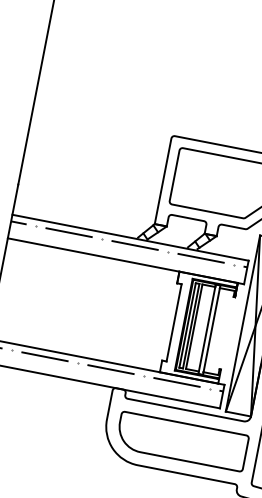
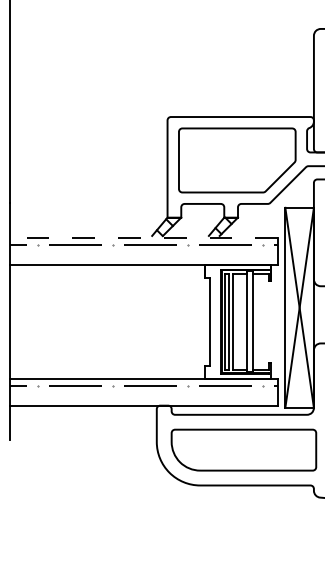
line: (130, 237) -> (143, 237), solid -> dashed

